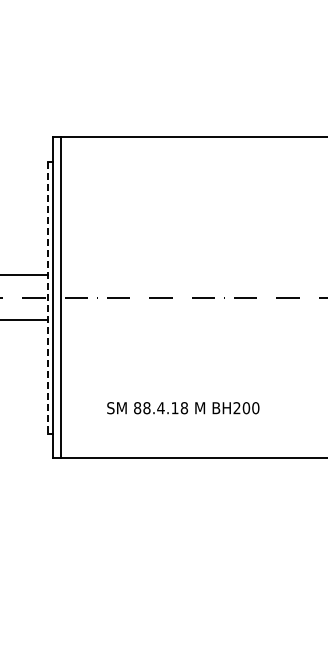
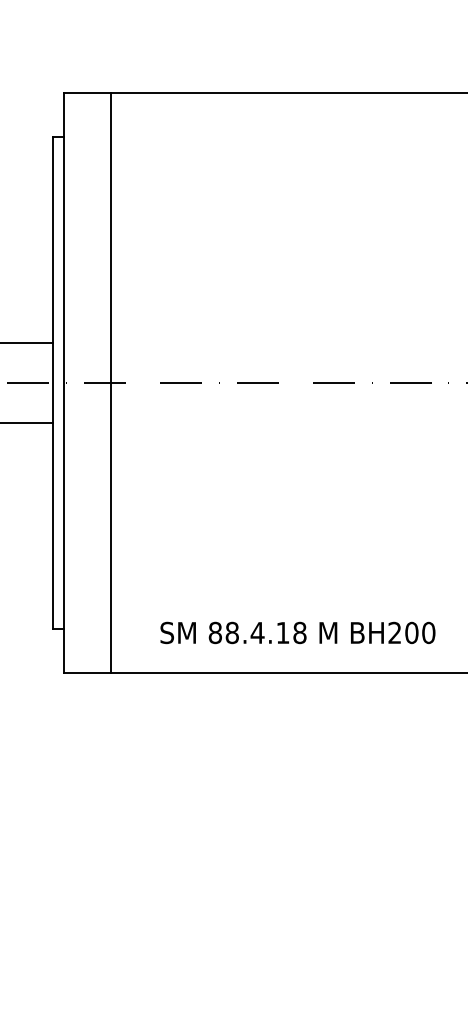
line: (60, 297) -> (110, 382), moved
line: (47, 298) -> (52, 384), dashed -> solid
text: (183, 408) -> (298, 633), moved

